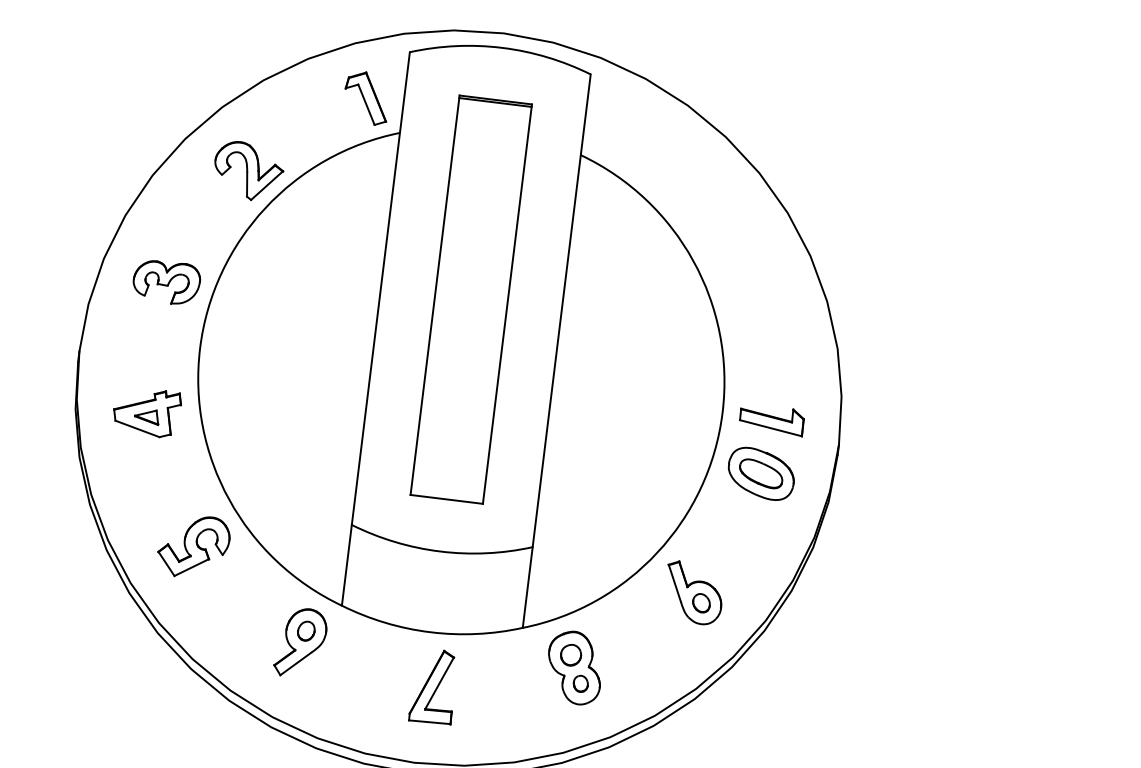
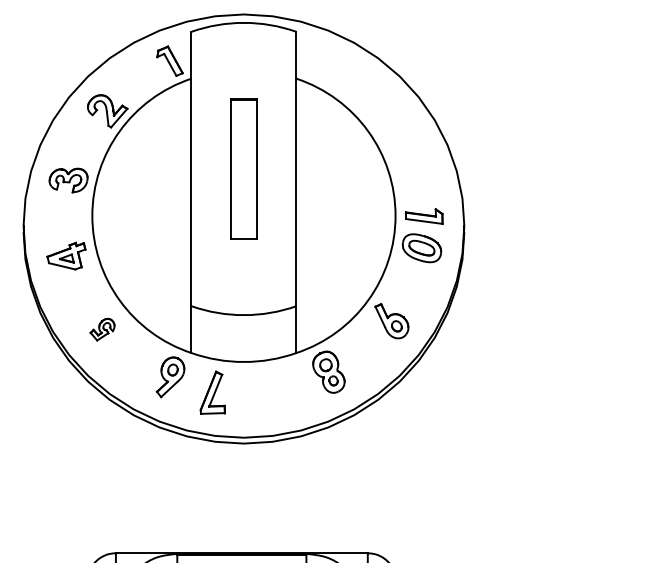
part: (470, 298) -> (243, 168), size x0.6
part: (193, 546) -> (102, 329), size x0.6
part: (433, 685) -> (212, 392), moved

